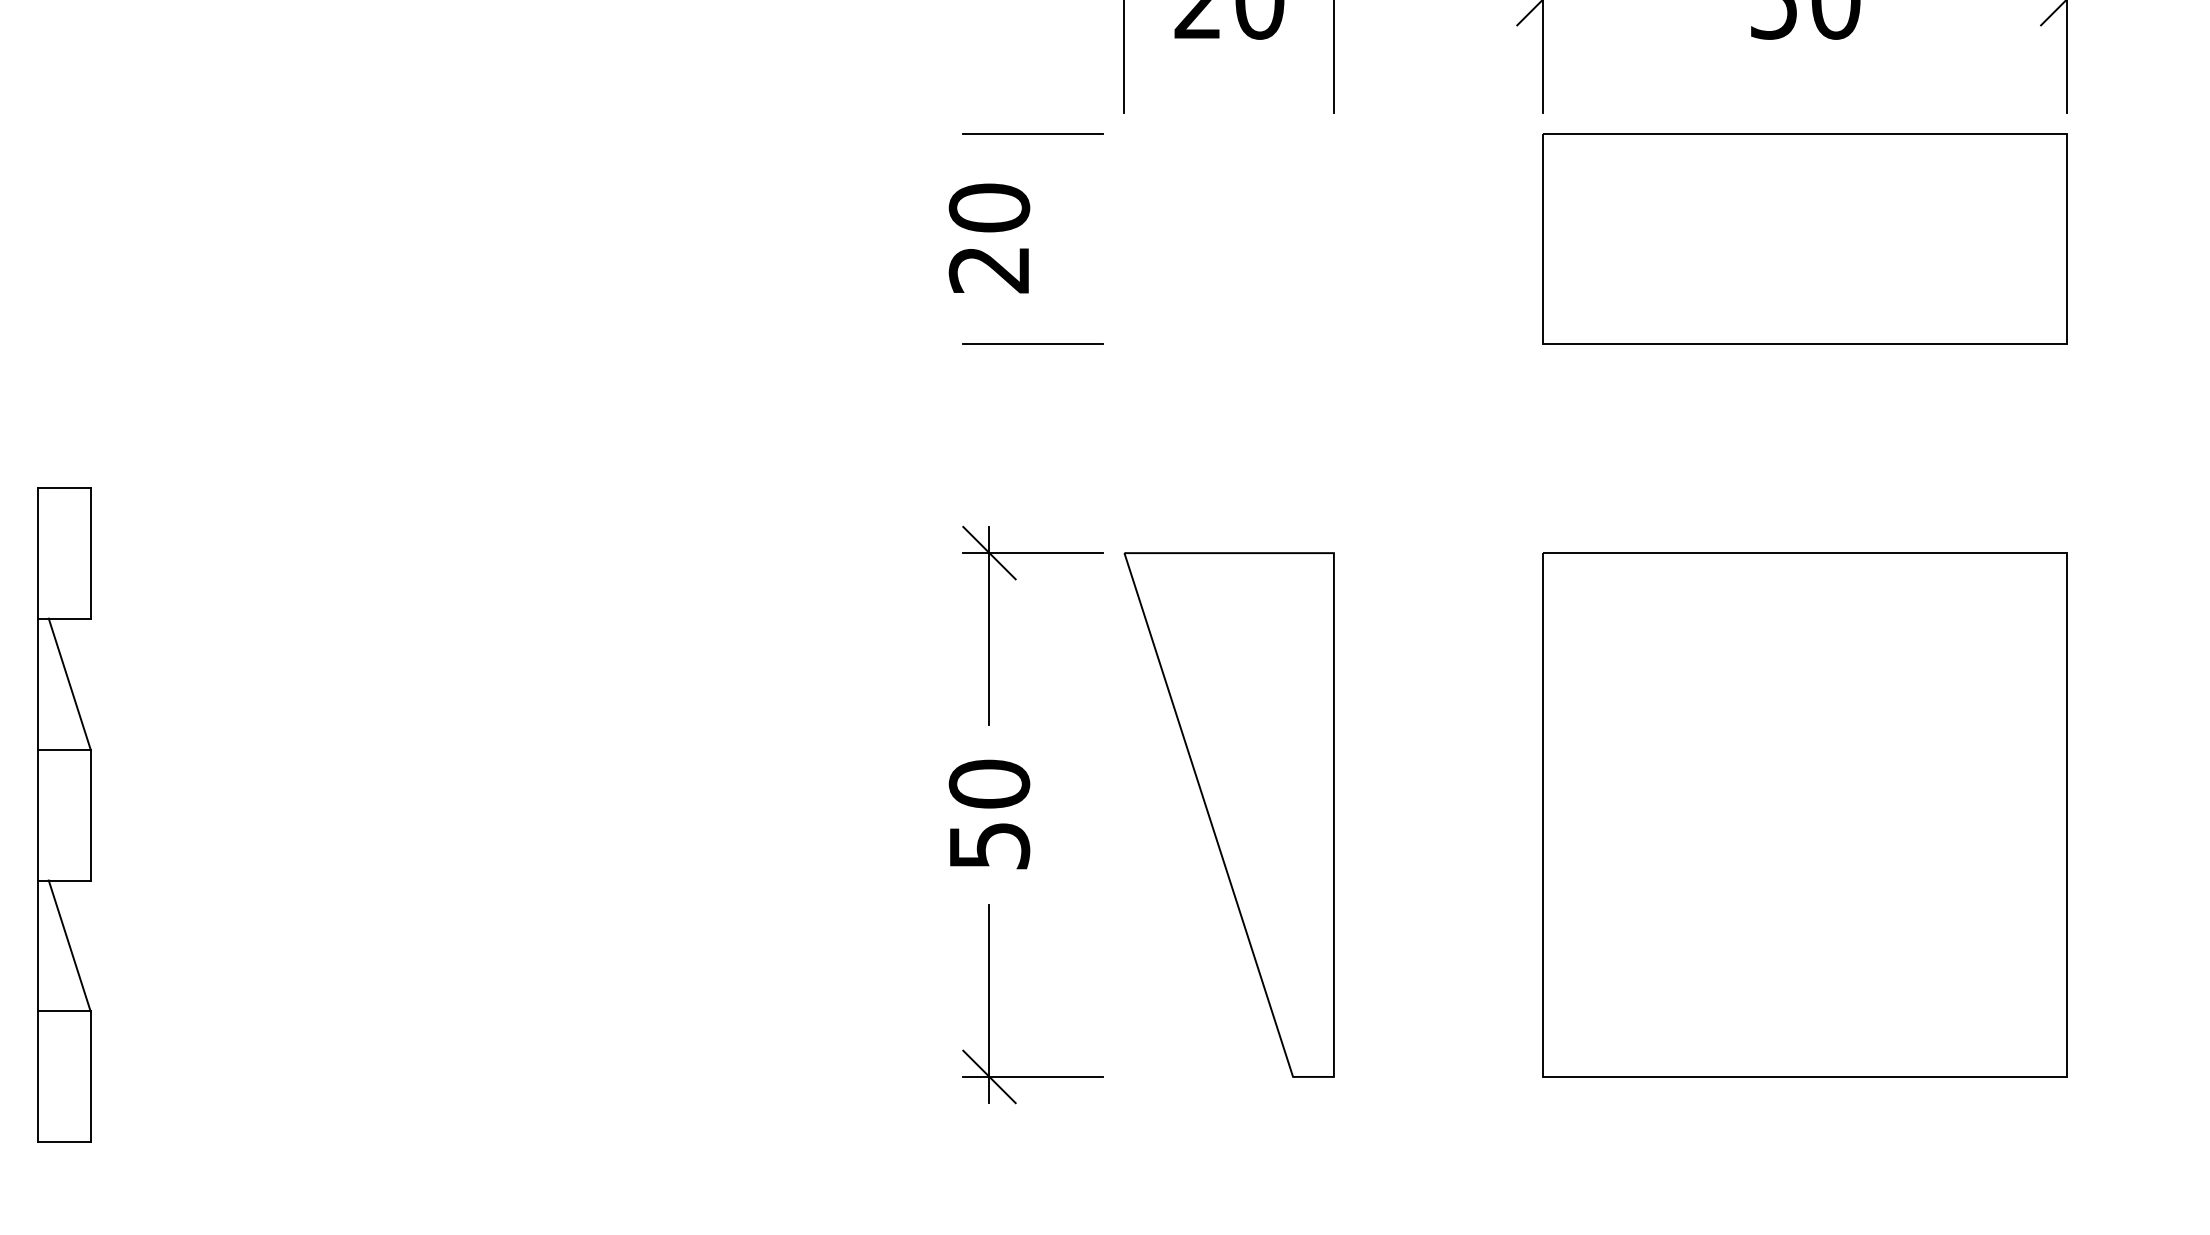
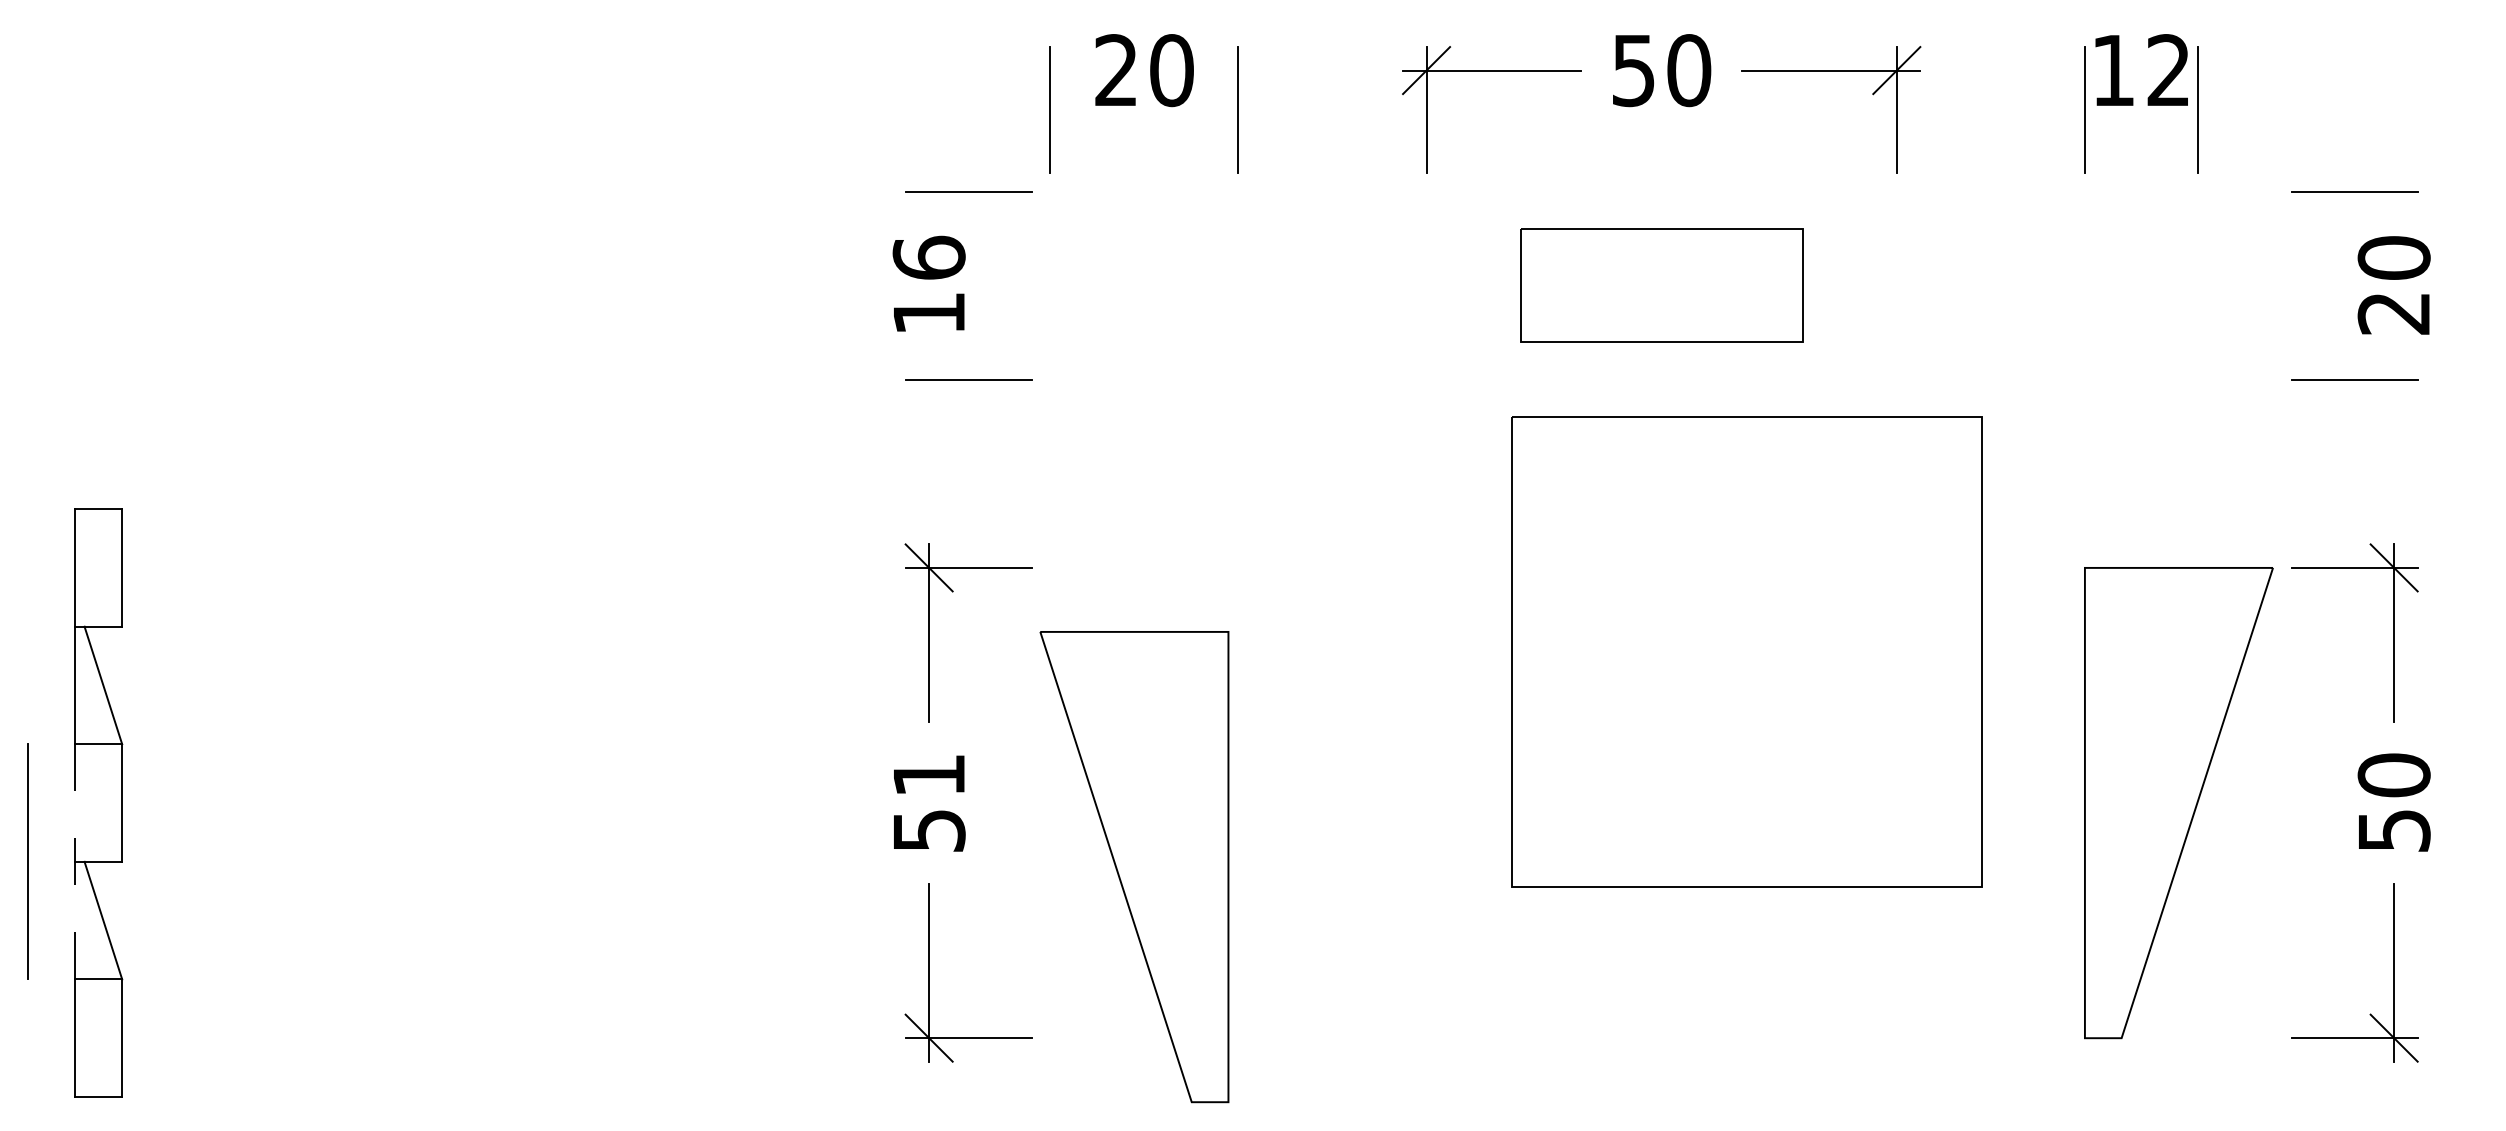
text: (988, 237) -> (928, 284), 20 -> 16
part: (1805, 238) -> (1661, 285), size x0.6
text: (988, 784) -> (928, 775), 50 -> 51
part: (1805, 814) -> (1746, 651), moved
part: (1229, 815) -> (1134, 867), moved
line: (38, 880) -> (75, 861), solid -> dashed

